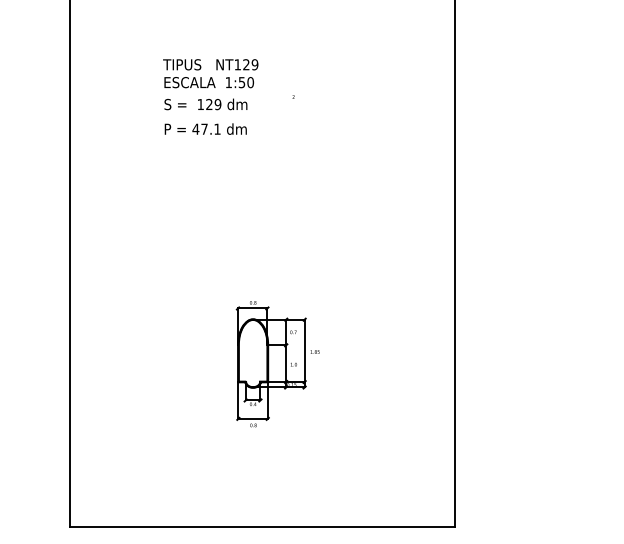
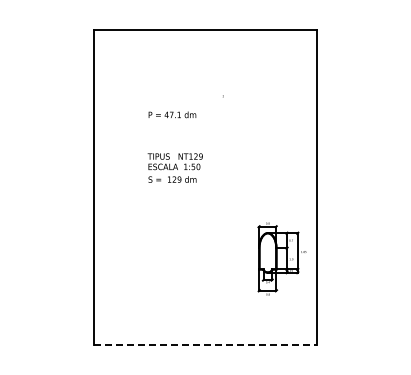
text: (209, 83) -> (174, 167), moved
part: (276, 363) -> (281, 258), moved
line: (262, 527) -> (205, 345), solid -> dashed

